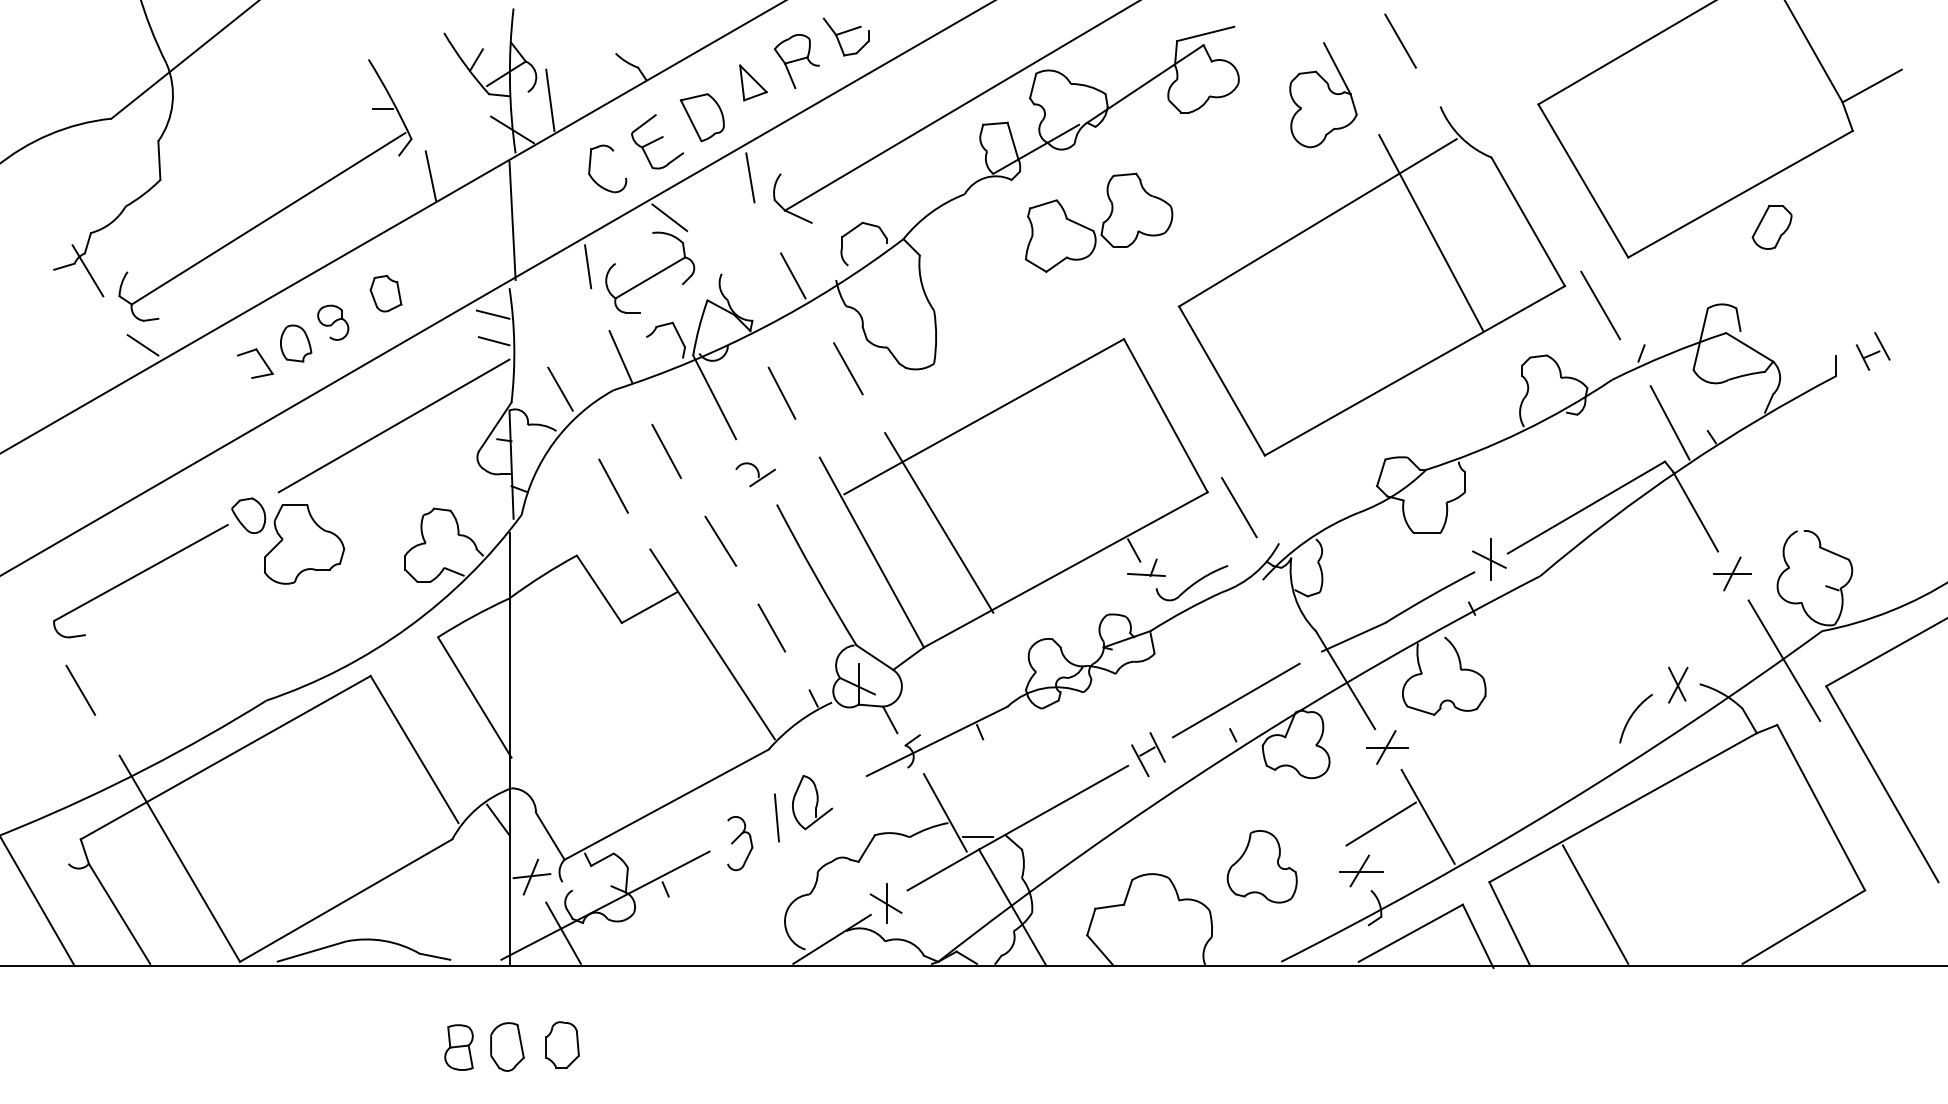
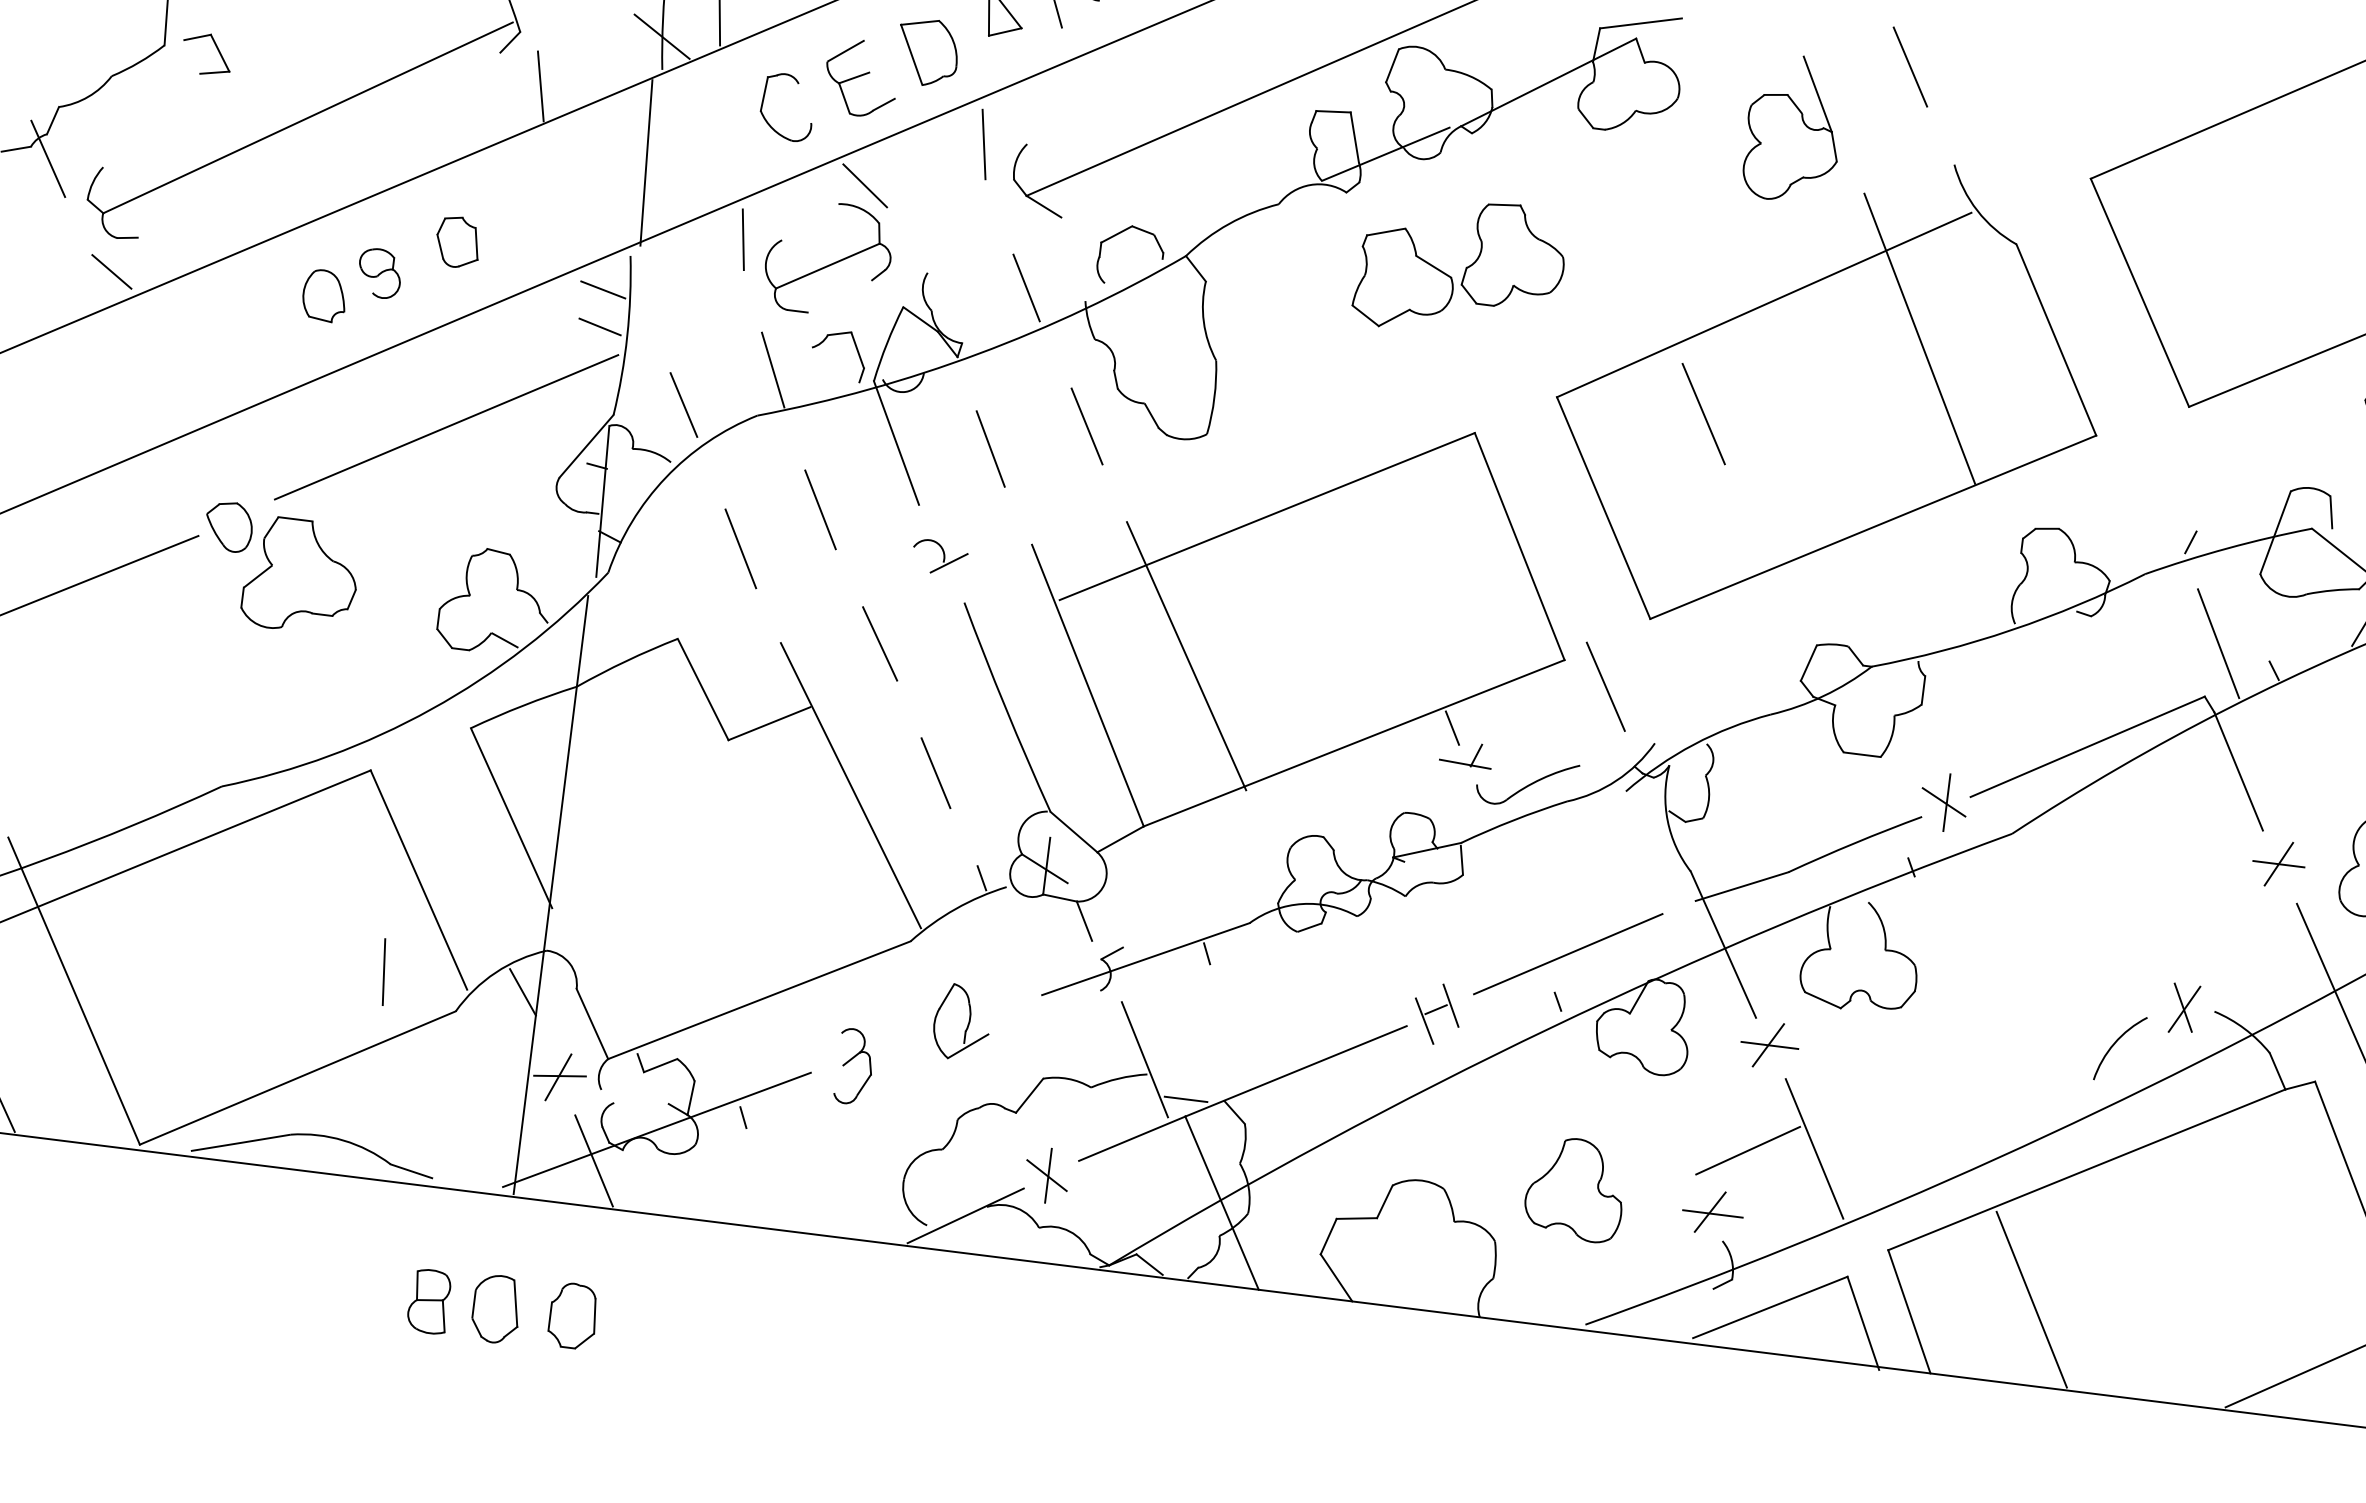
line: (1600, 305) -> (1703, 414), moved
part: (262, 360) -> (217, 51), moved
line: (776, 817) -> (383, 971), moved

